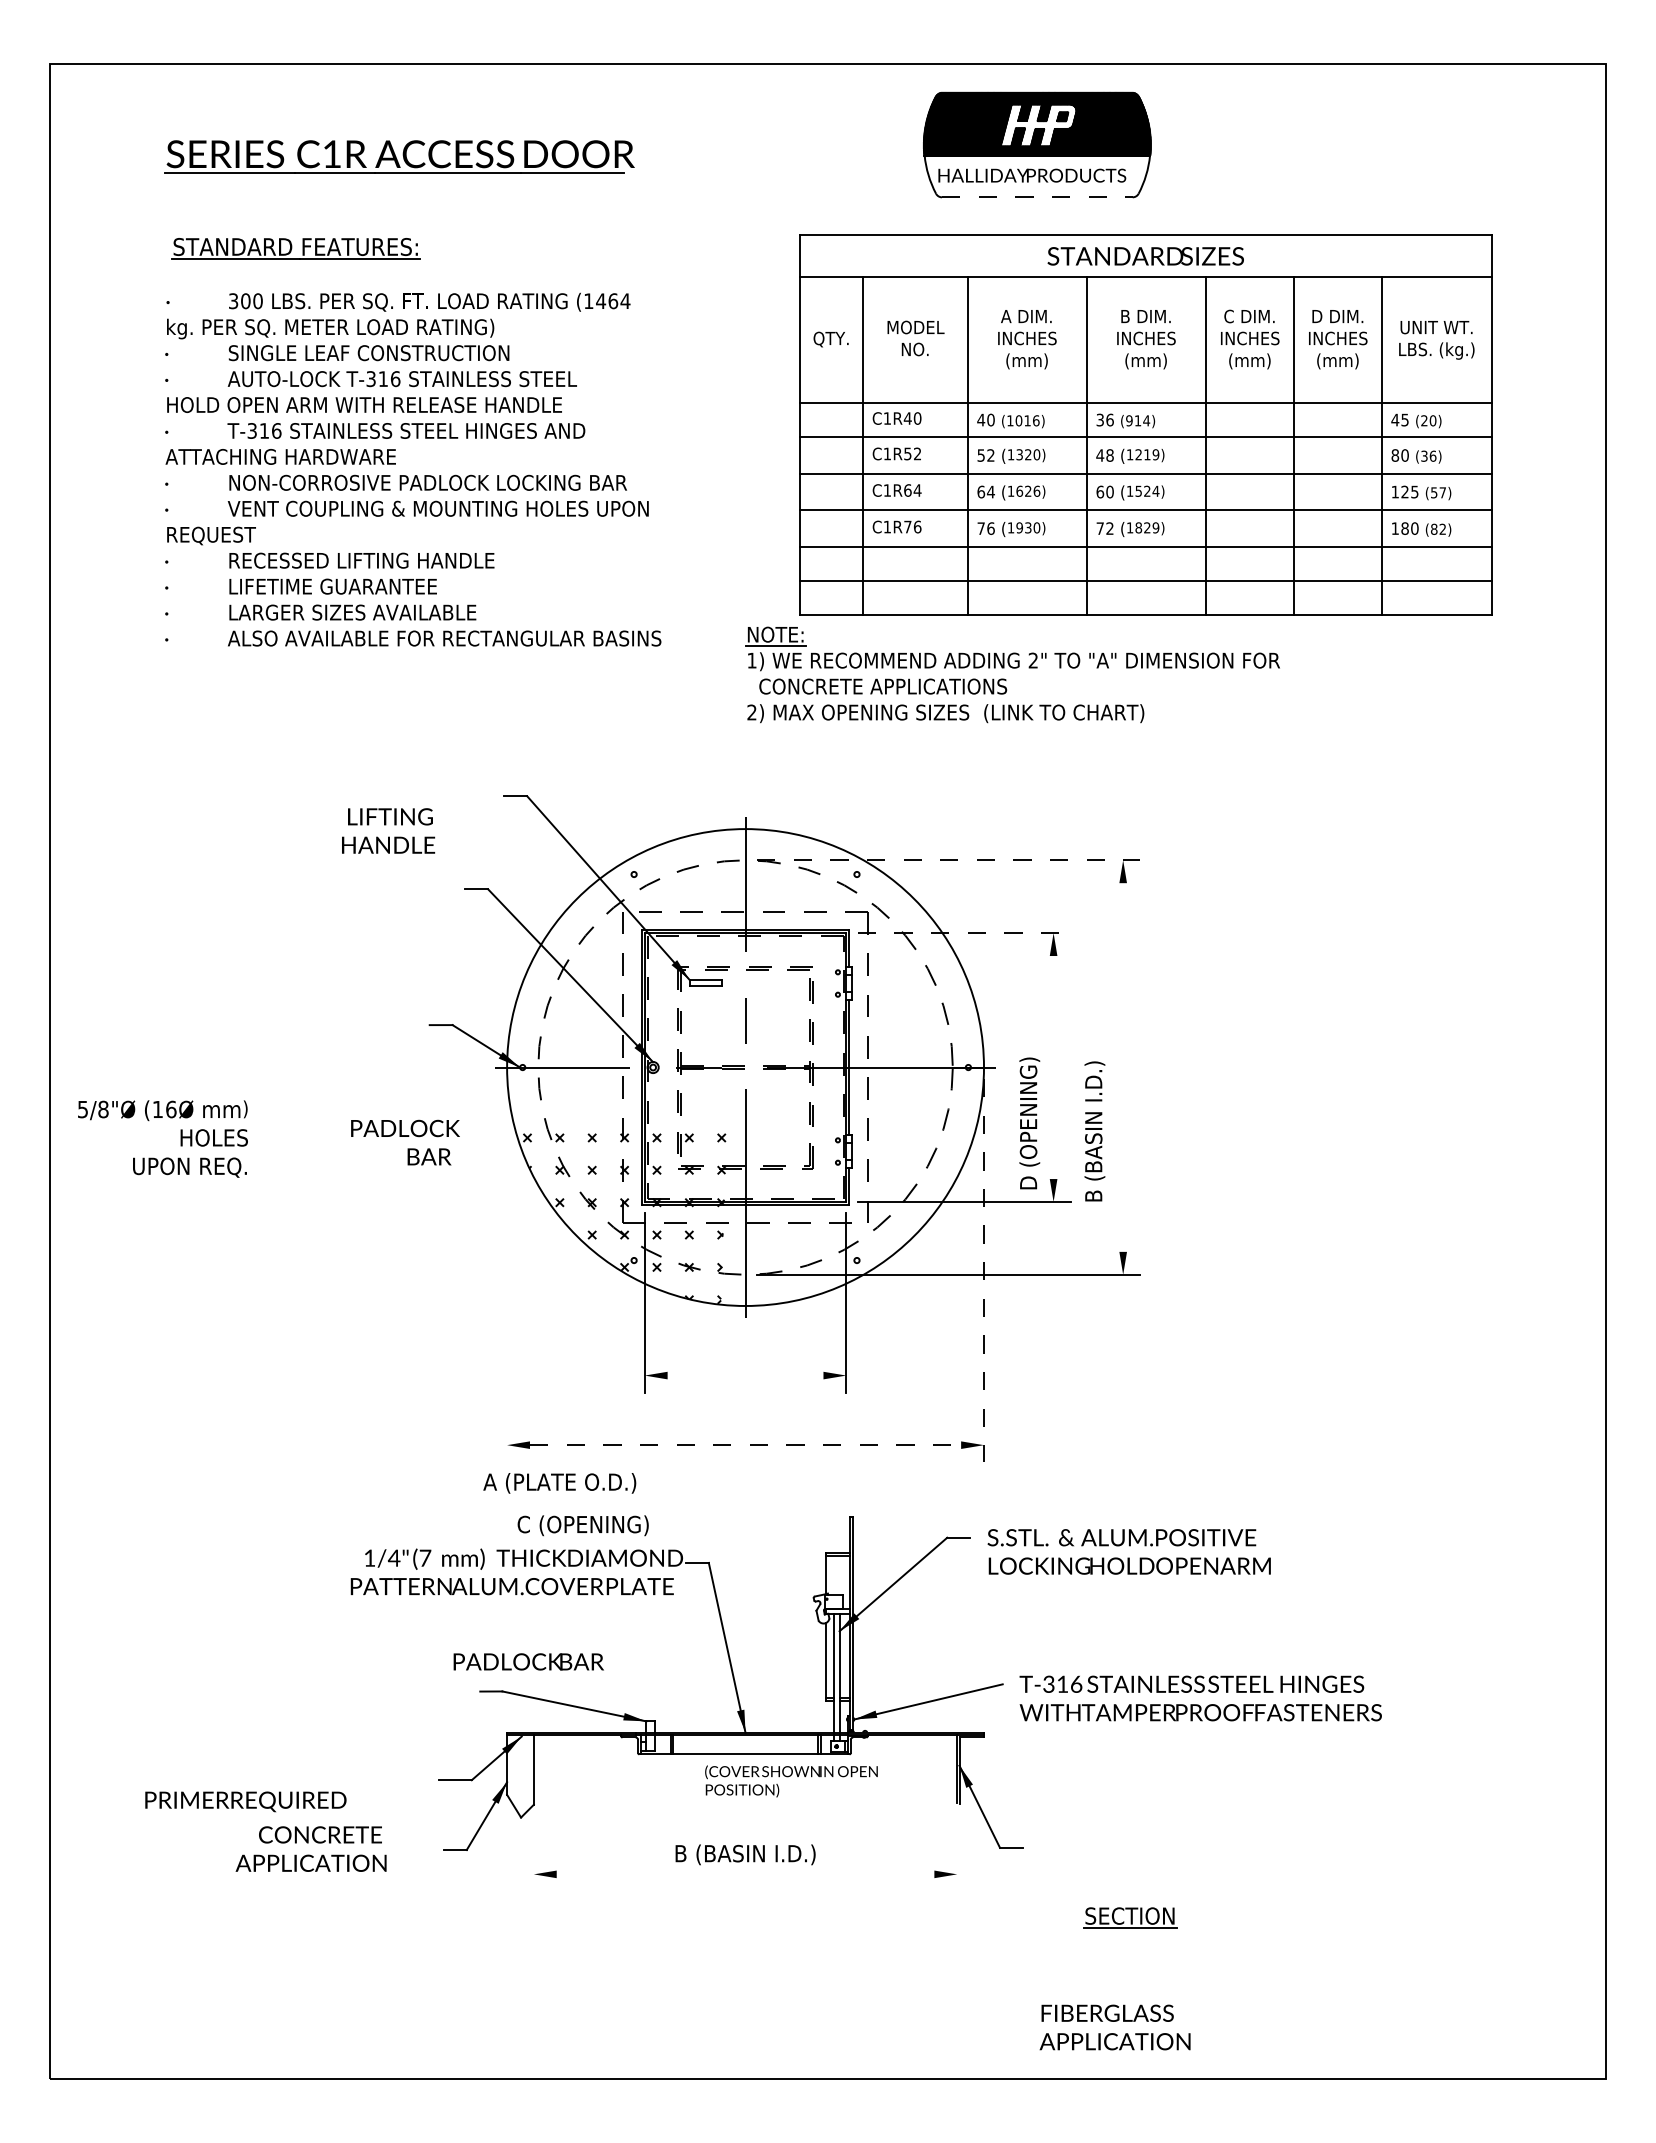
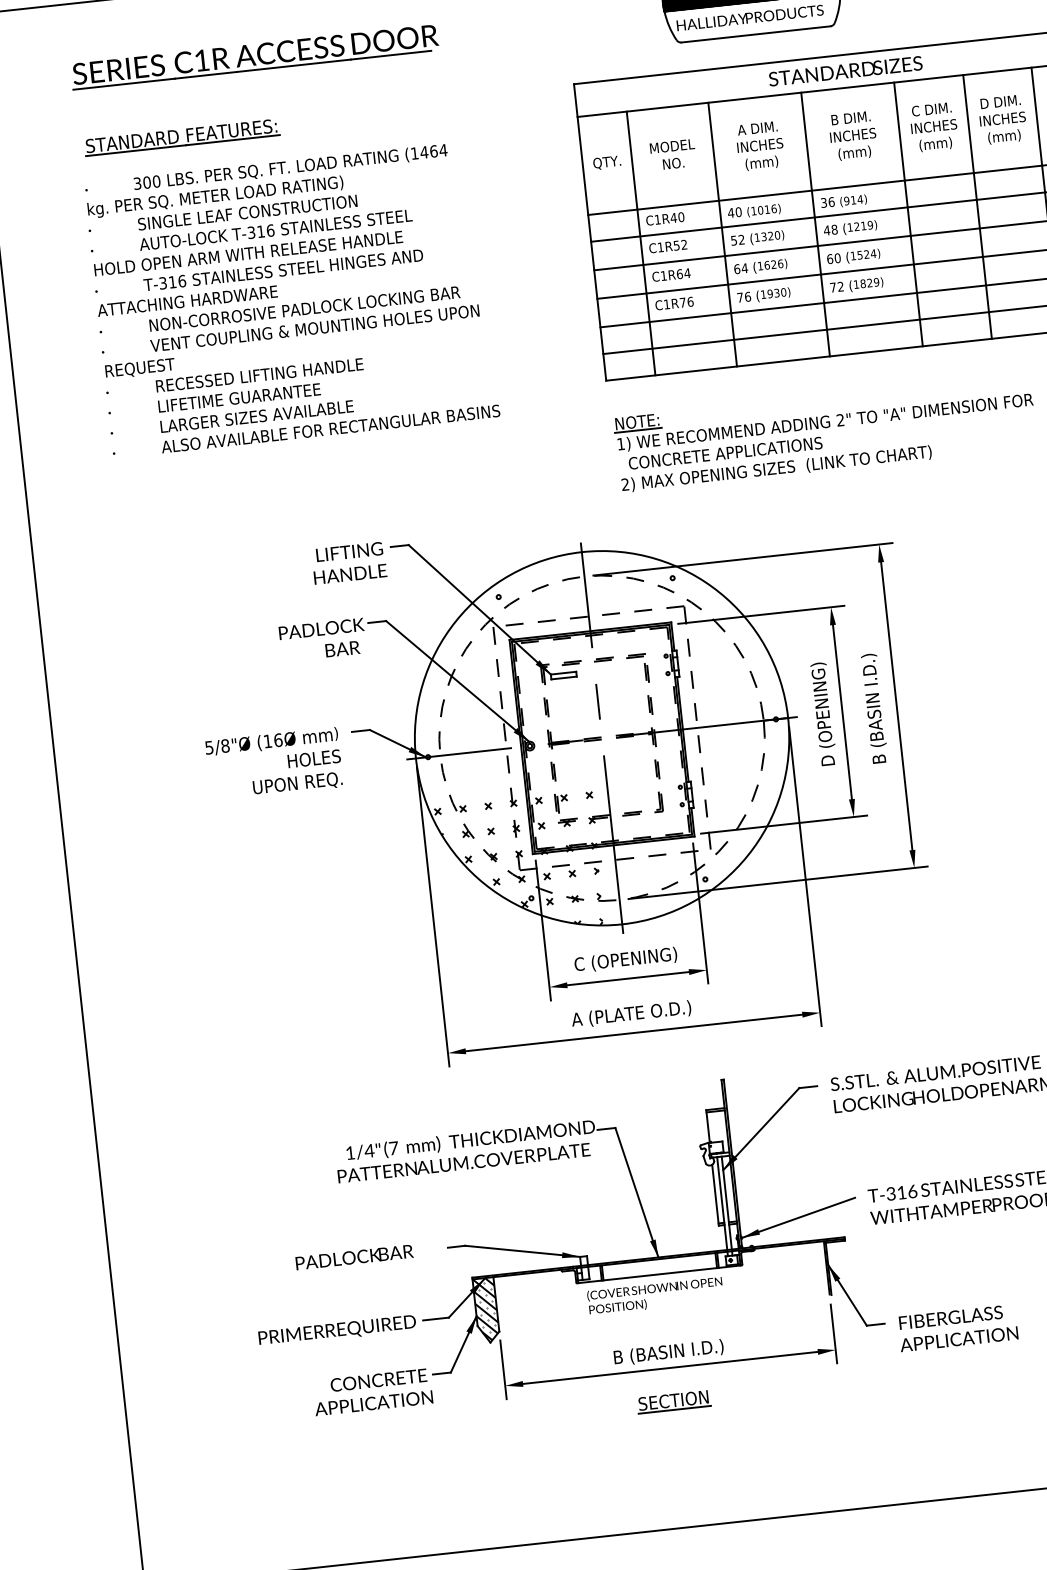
line: (1037, 197) -> (756, 34), dashed -> solid
part: (1012, 674) -> (825, 432), moved
text: (388, 830) -> (349, 562), moved
line: (948, 860) -> (742, 559), dashed -> solid
line: (964, 933) -> (761, 615), dashed -> solid
line: (1053, 1067) -> (842, 712), added
line: (1123, 1067) -> (897, 706), added
text: (1029, 1123) -> (823, 714), moved
text: (1094, 1131) -> (874, 708), moved
text: (162, 1138) -> (273, 763), moved
text: (405, 1142) -> (322, 639), moved
line: (507, 1270) -> (433, 916), added
line: (984, 1270) -> (805, 876), dashed -> solid
line: (745, 1375) -> (628, 978), added
line: (745, 1445) -> (634, 1033), dashed -> solid
text: (559, 1483) -> (631, 1014), moved
text: (582, 1525) -> (625, 959), moved
text: (528, 1661) -> (354, 1257), moved
hatch: (520, 1774) -> (486, 1309), added
text: (791, 1781) -> (655, 1296), moved
text: (245, 1801) -> (337, 1330), moved
text: (310, 1848) -> (372, 1391), moved
line: (533, 1853) -> (503, 1369), added
line: (957, 1853) -> (834, 1333), added
line: (745, 1874) -> (670, 1368), added
part: (1130, 1917) -> (674, 1401), moved
text: (1114, 2027) -> (957, 1328), moved

